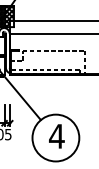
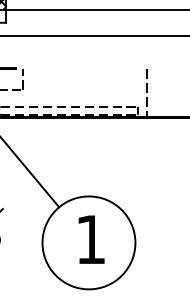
line: (53, 50) -> (84, 69), removed
text: (56, 136) -> (90, 239), 4 -> 1

